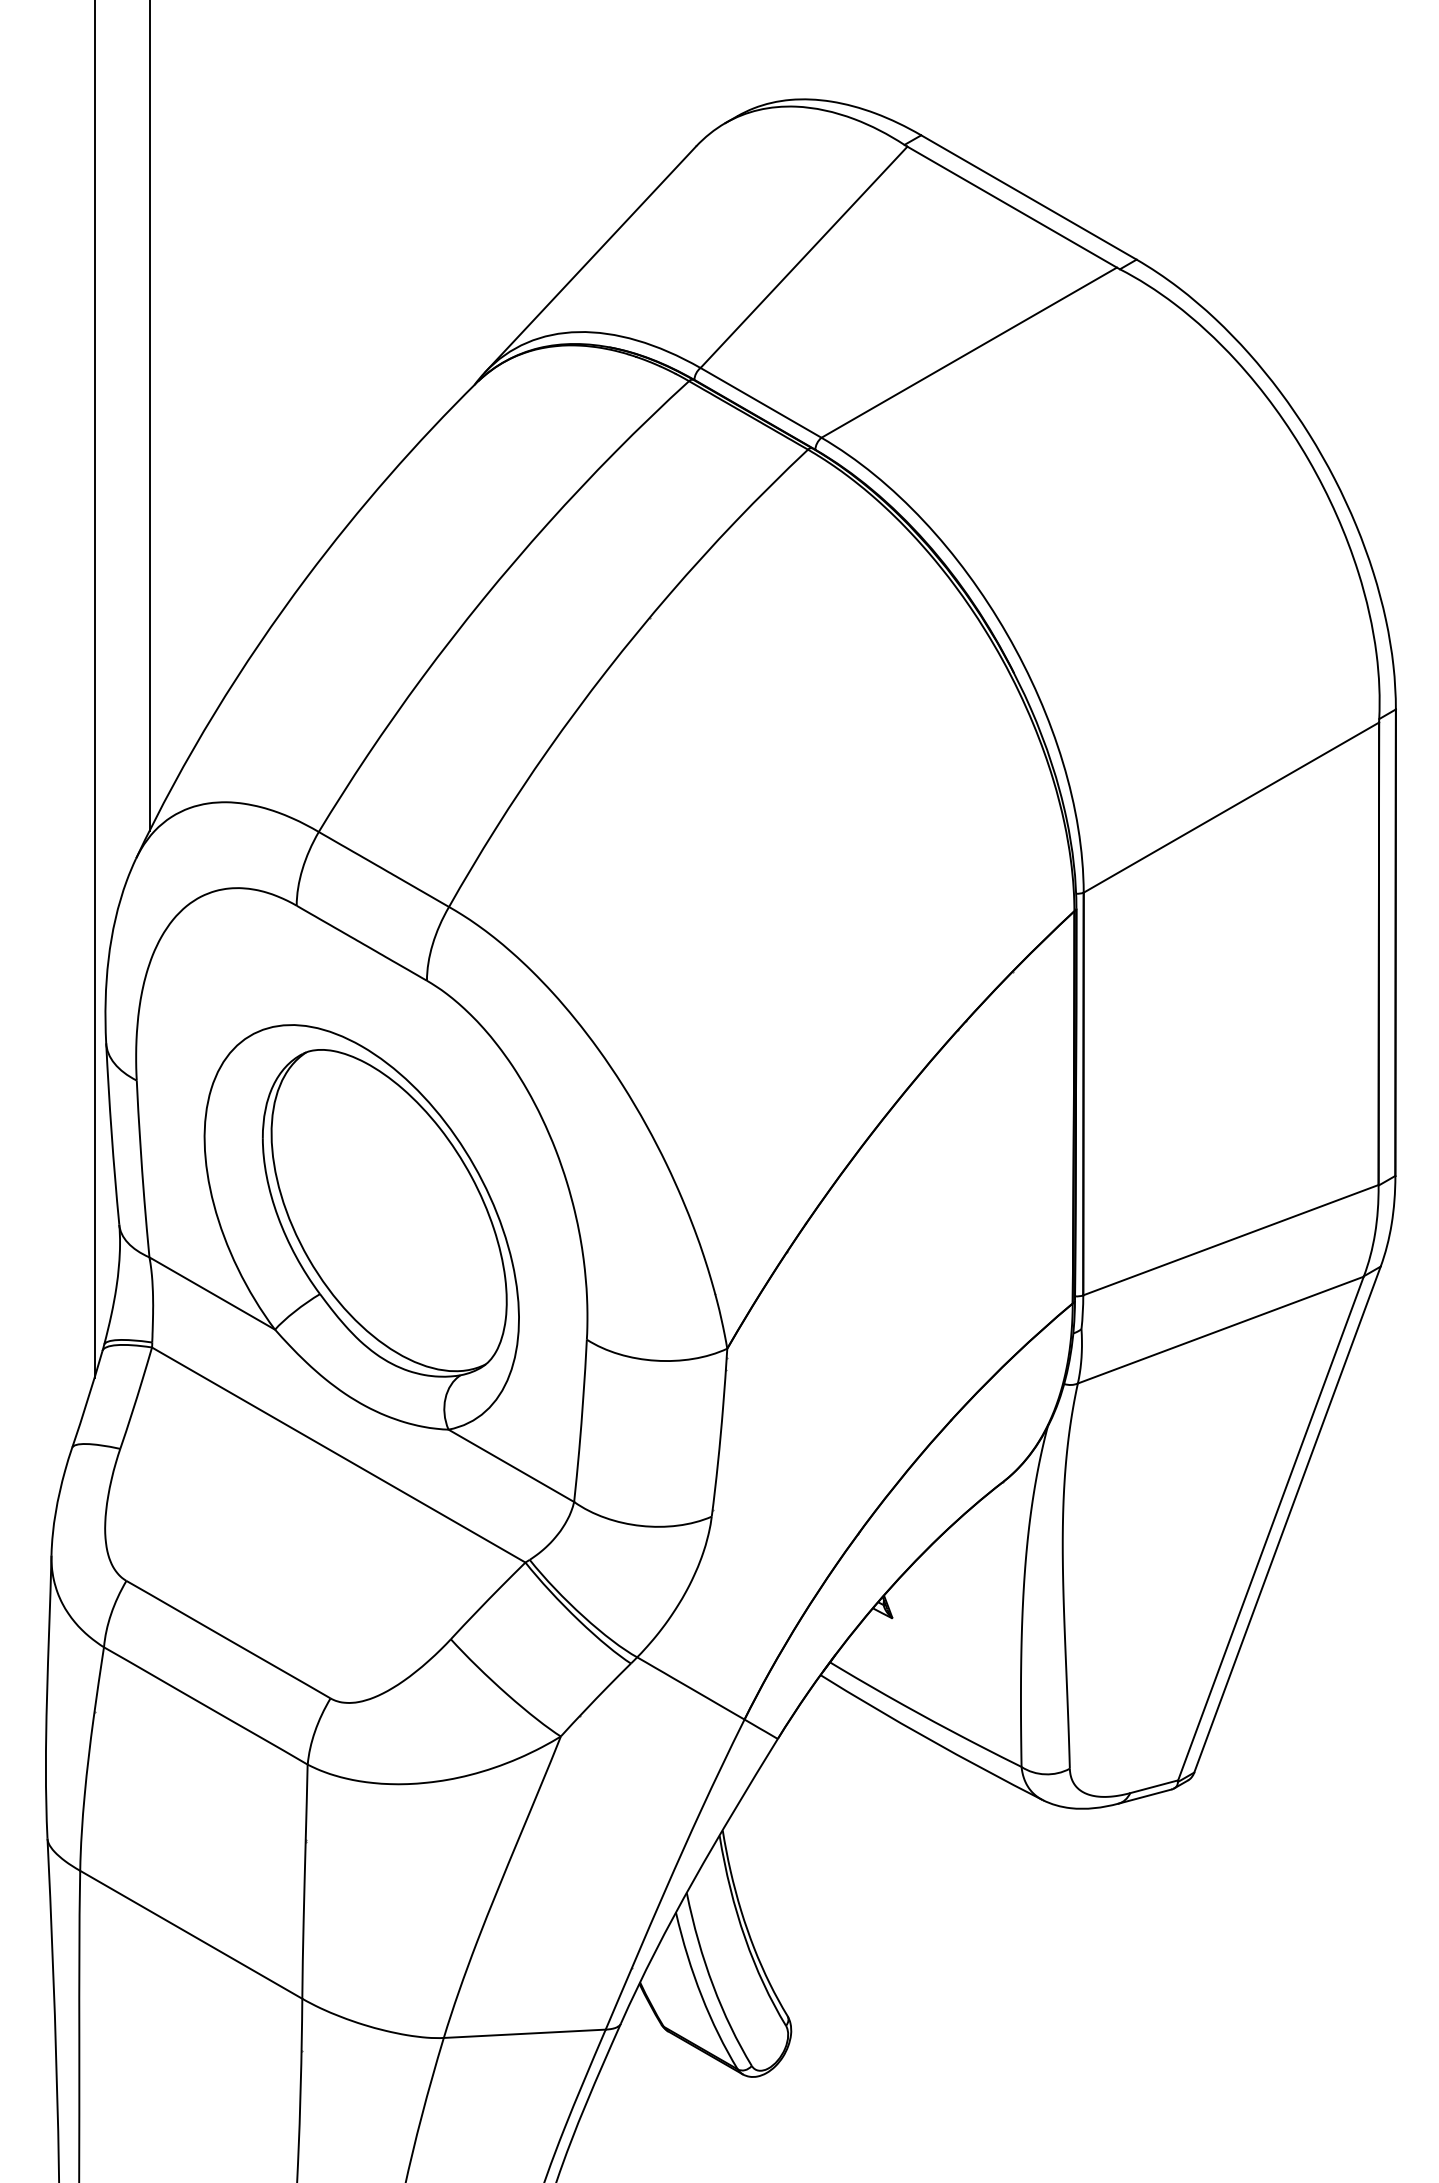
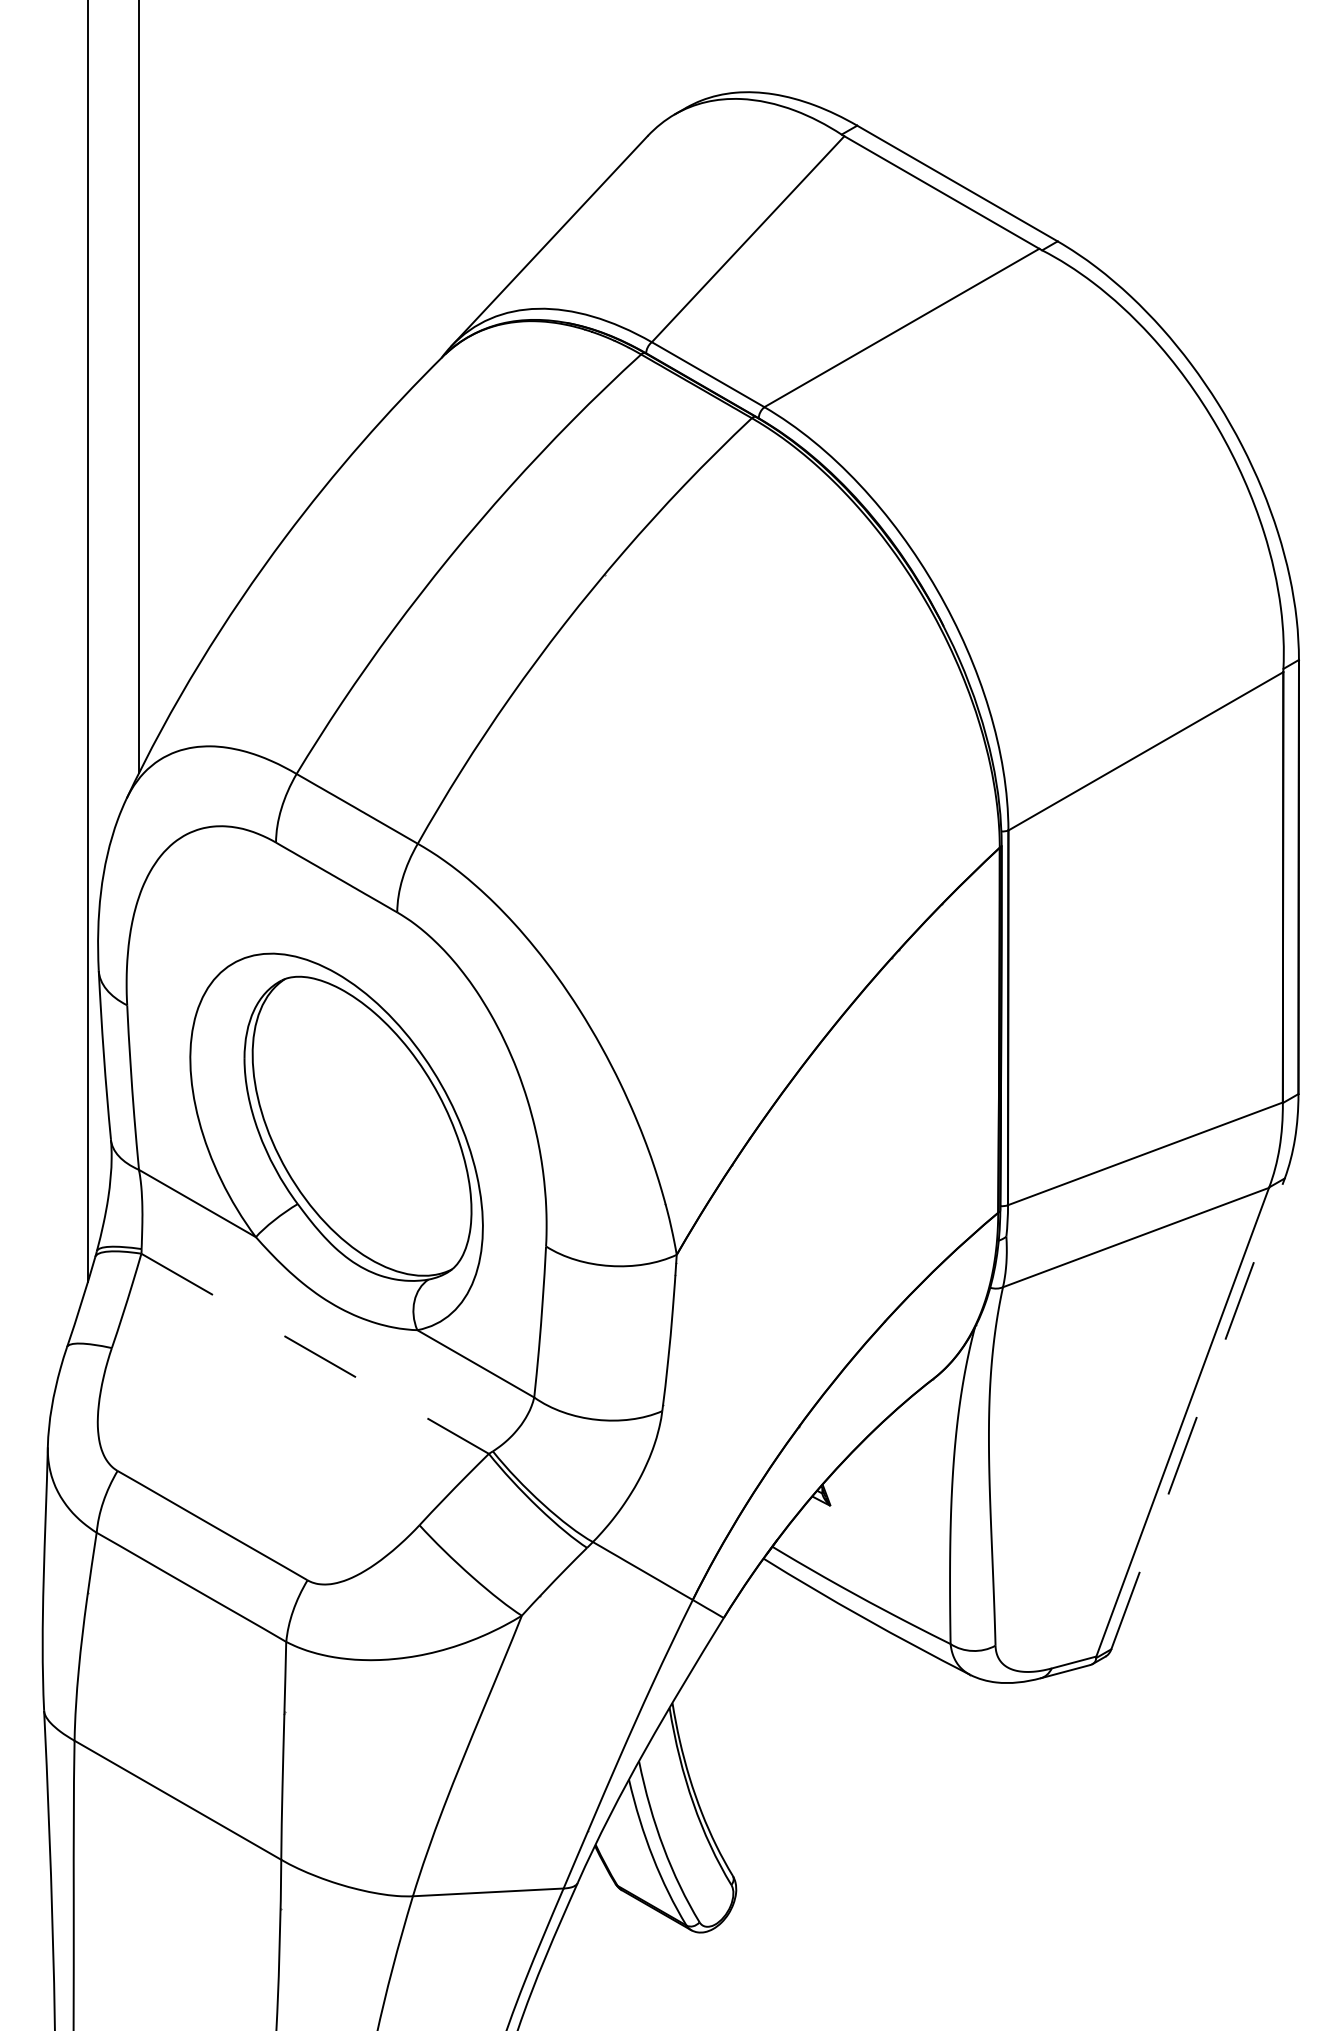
line: (339, 1455) -> (315, 1354), solid -> dashed
line: (1287, 1519) -> (1198, 1413), solid -> dashed

